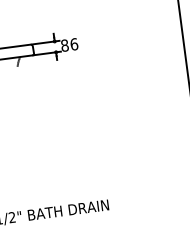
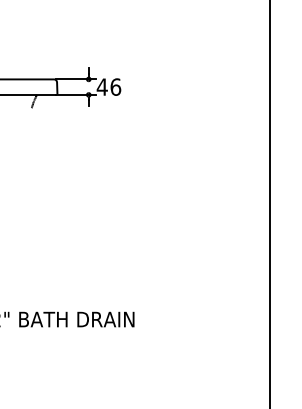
text: (64, 45) -> (101, 86), 86 -> 46

